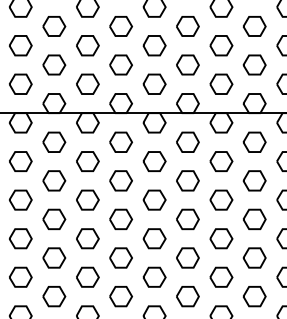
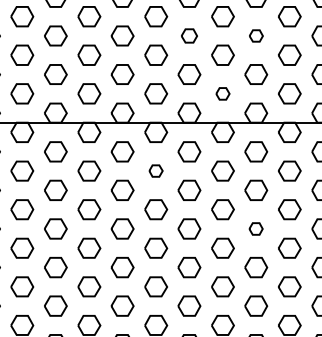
part: (187, 25) -> (189, 35), size x0.7
part: (254, 25) -> (256, 35), size x0.6
part: (220, 83) -> (222, 93), size x0.6
part: (153, 160) -> (155, 170), size x0.6
part: (253, 218) -> (255, 228), size x0.6

